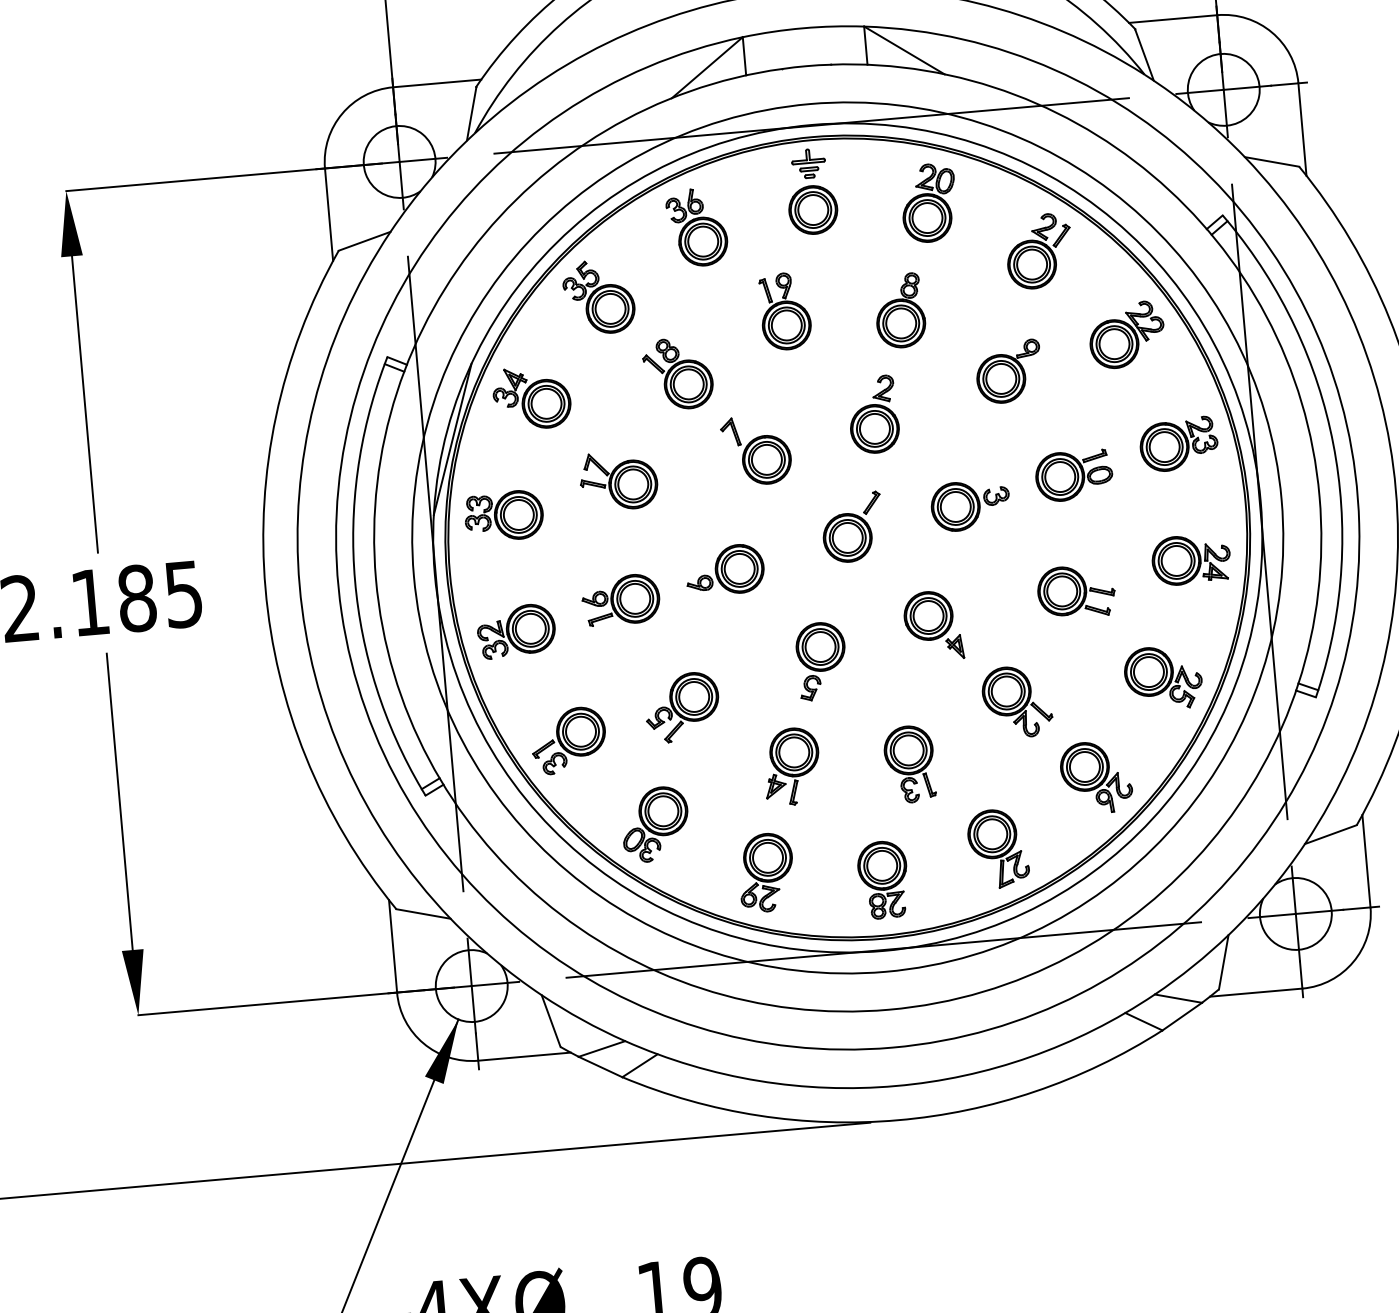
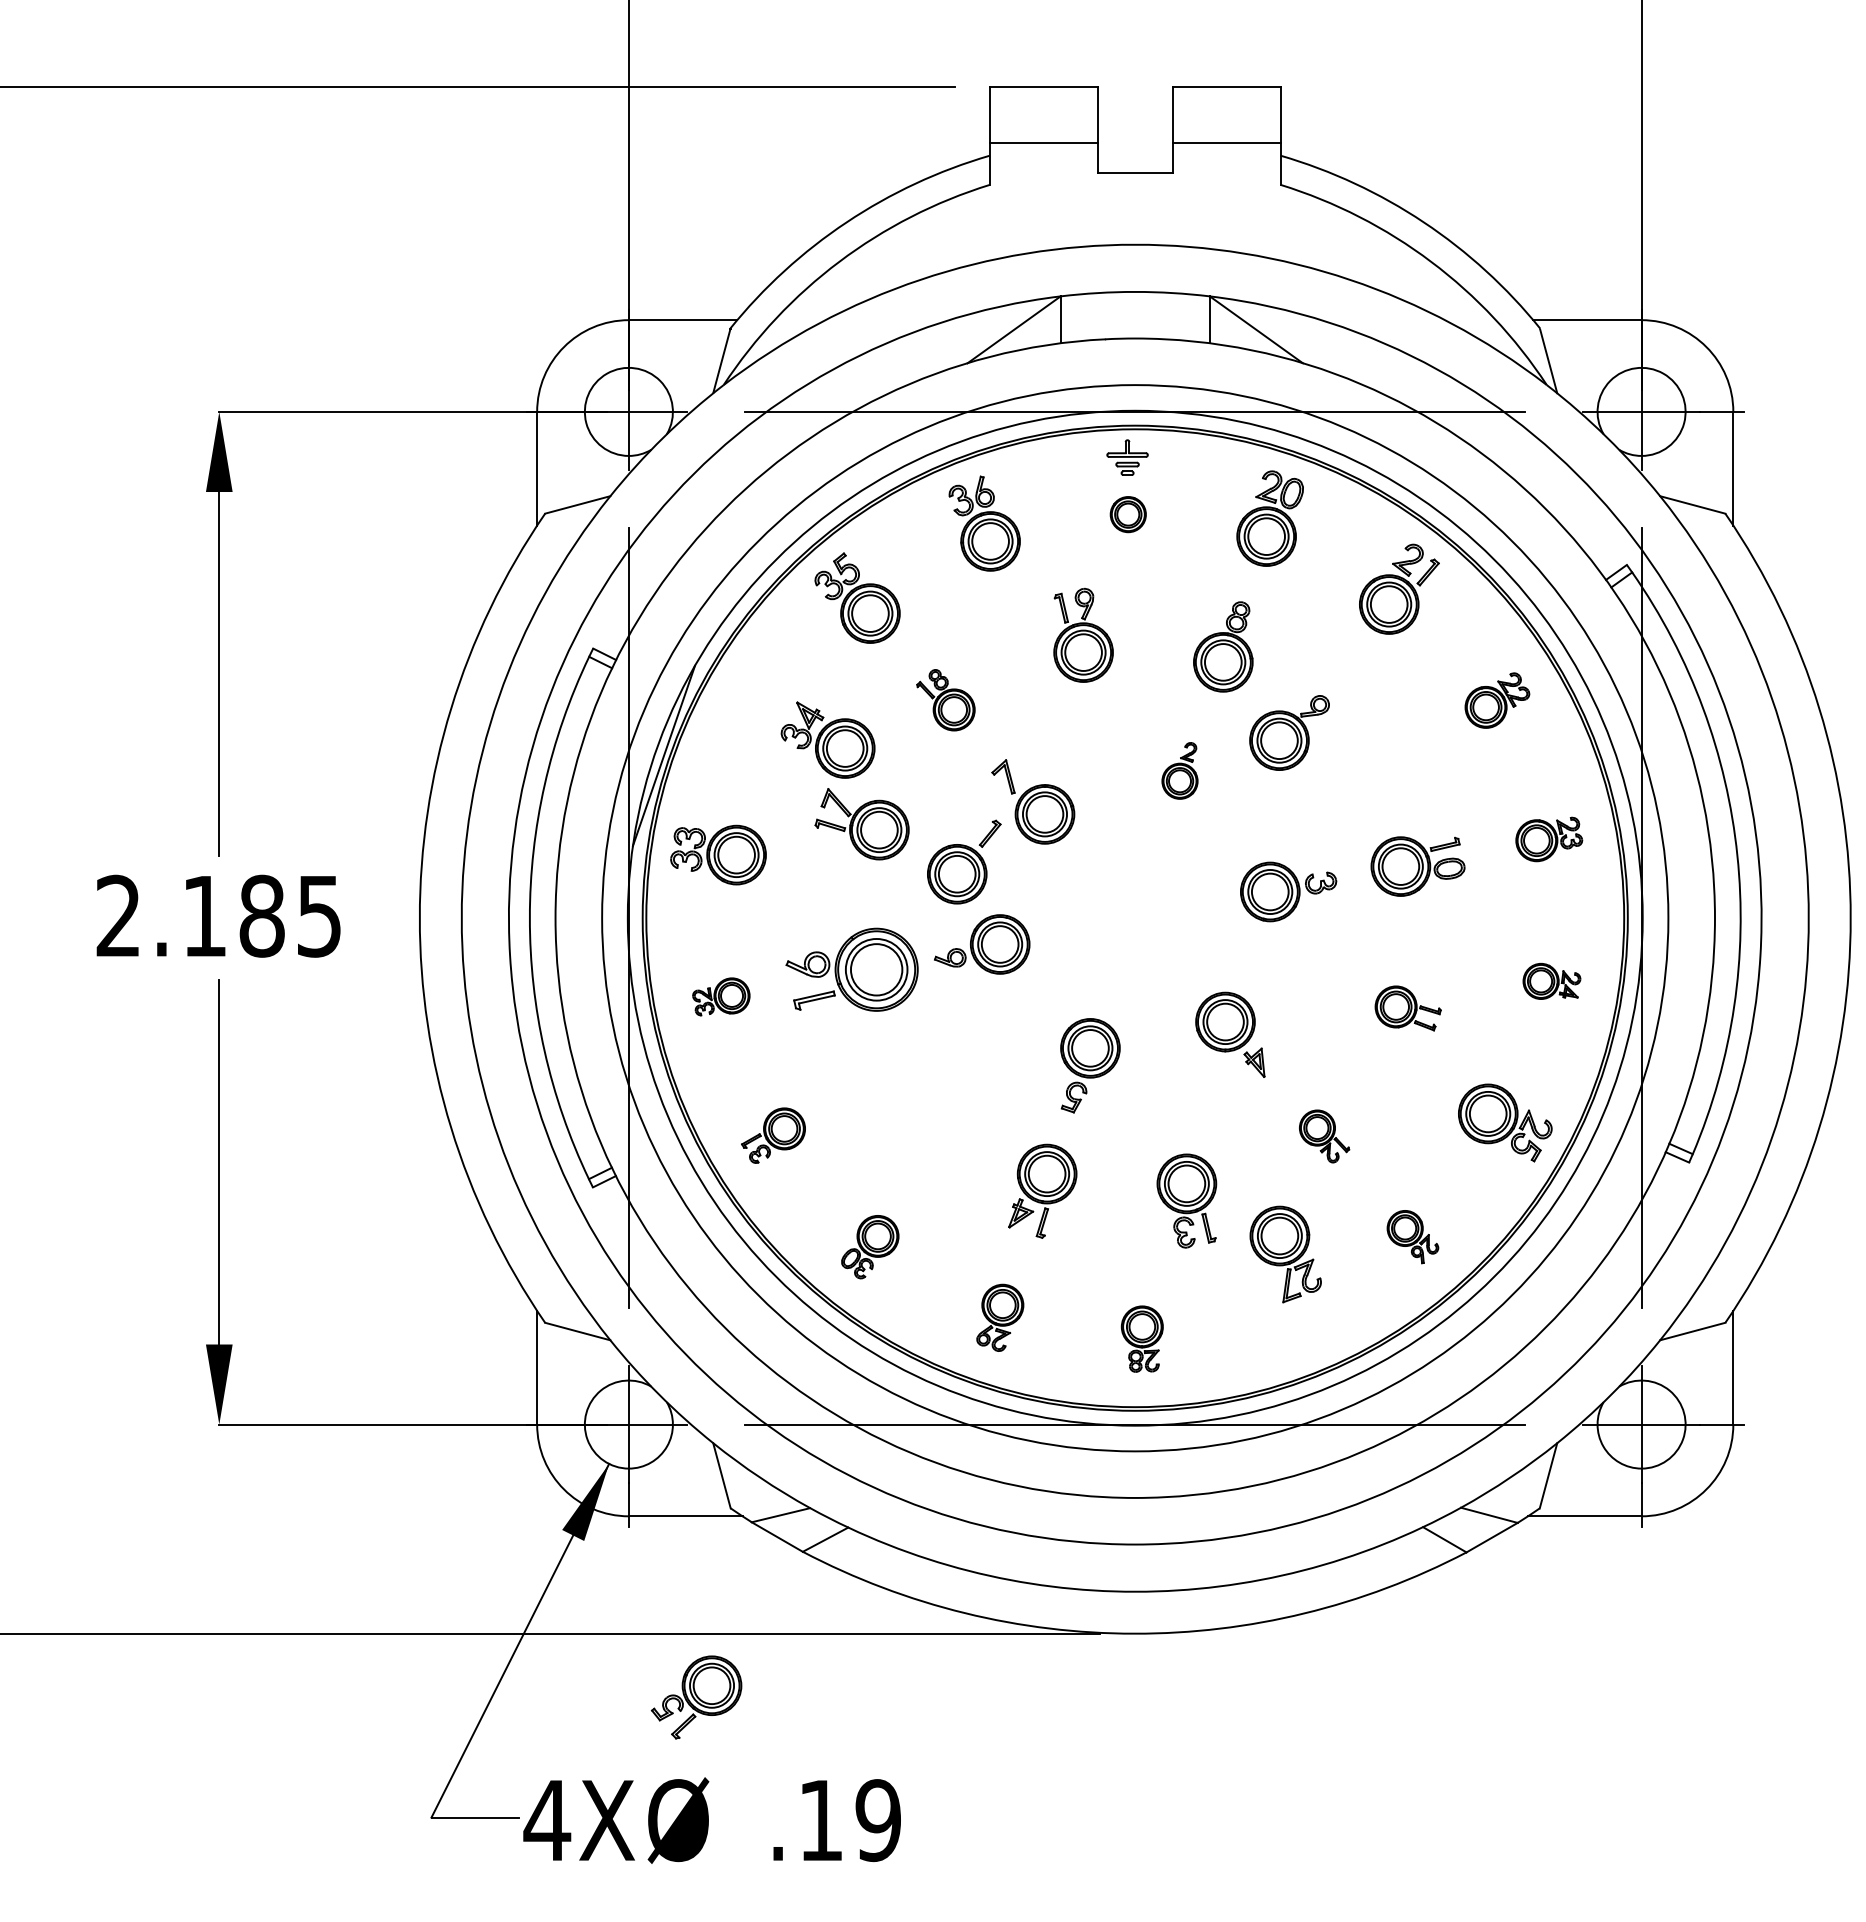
part: (813, 209) -> (1128, 514), size x0.6
part: (1127, 334) -> (1497, 700), size x0.7
part: (1008, 371) -> (1289, 732), moved
part: (677, 374) -> (945, 700), size x0.7
part: (531, 397) -> (827, 739), moved
part: (873, 414) -> (1179, 770), size x0.6
part: (1179, 444) -> (1549, 839), size x0.7
part: (852, 527) -> (964, 861), moved
part: (1191, 559) -> (1551, 981), size x0.6
part: (1075, 592) -> (1407, 1008), size x0.7
part: (620, 599) -> (851, 969), size x1.4
part: (516, 631) -> (721, 996), size x0.6
part: (1017, 702) -> (1324, 1136), size x0.6
part: (682, 707) -> (696, 1697), moved
part: (568, 740) -> (773, 1135), size x0.7
part: (1096, 777) -> (1412, 1236), size x0.6
part: (655, 823) -> (870, 1246), size x0.7
part: (998, 848) -> (1285, 1254), moved
part: (766, 872) -> (1000, 1317), size x0.7
part: (883, 879) -> (1142, 1338), size x0.7

